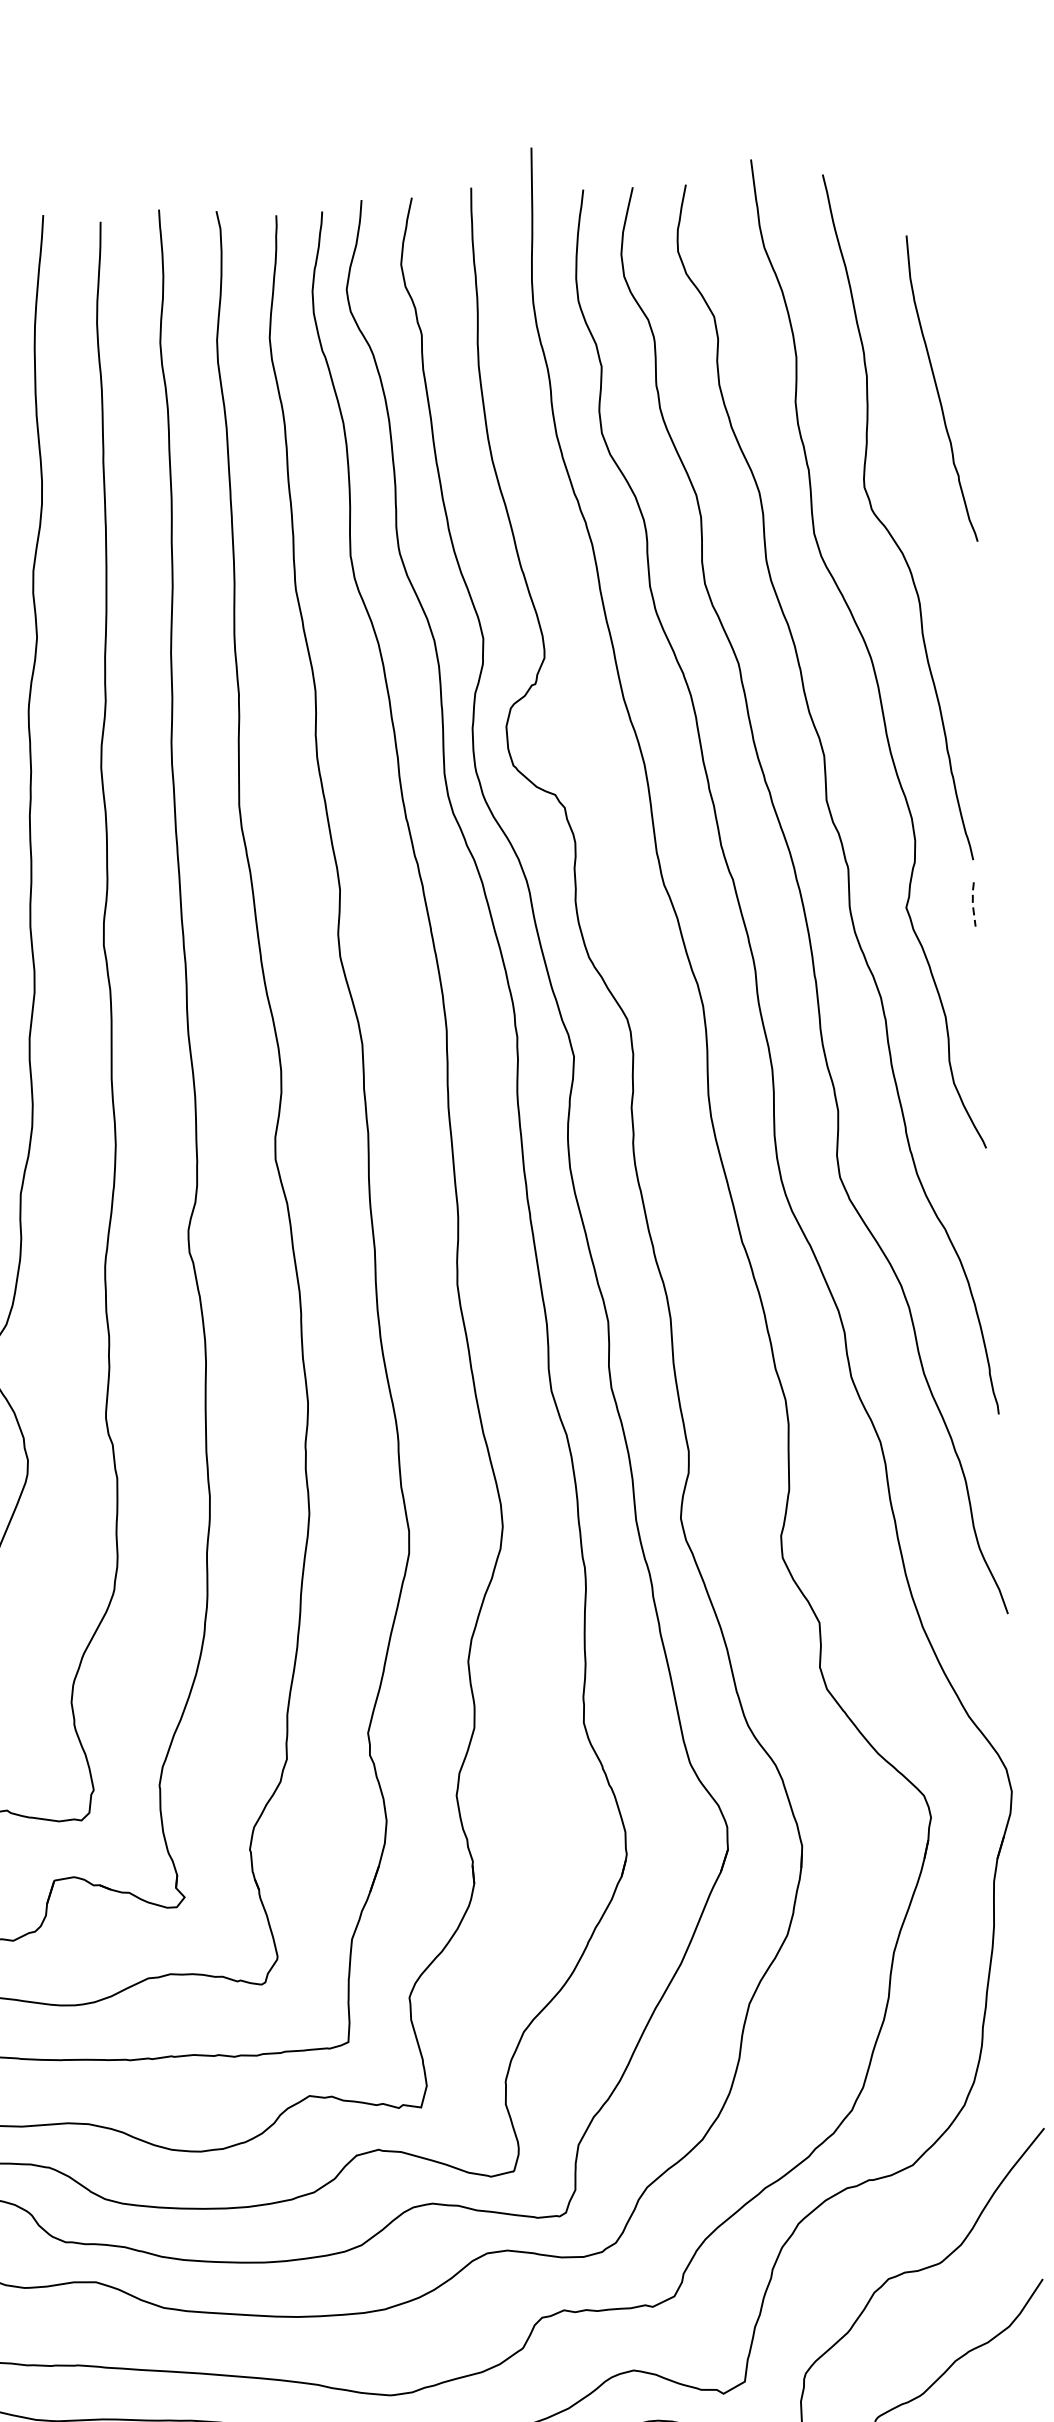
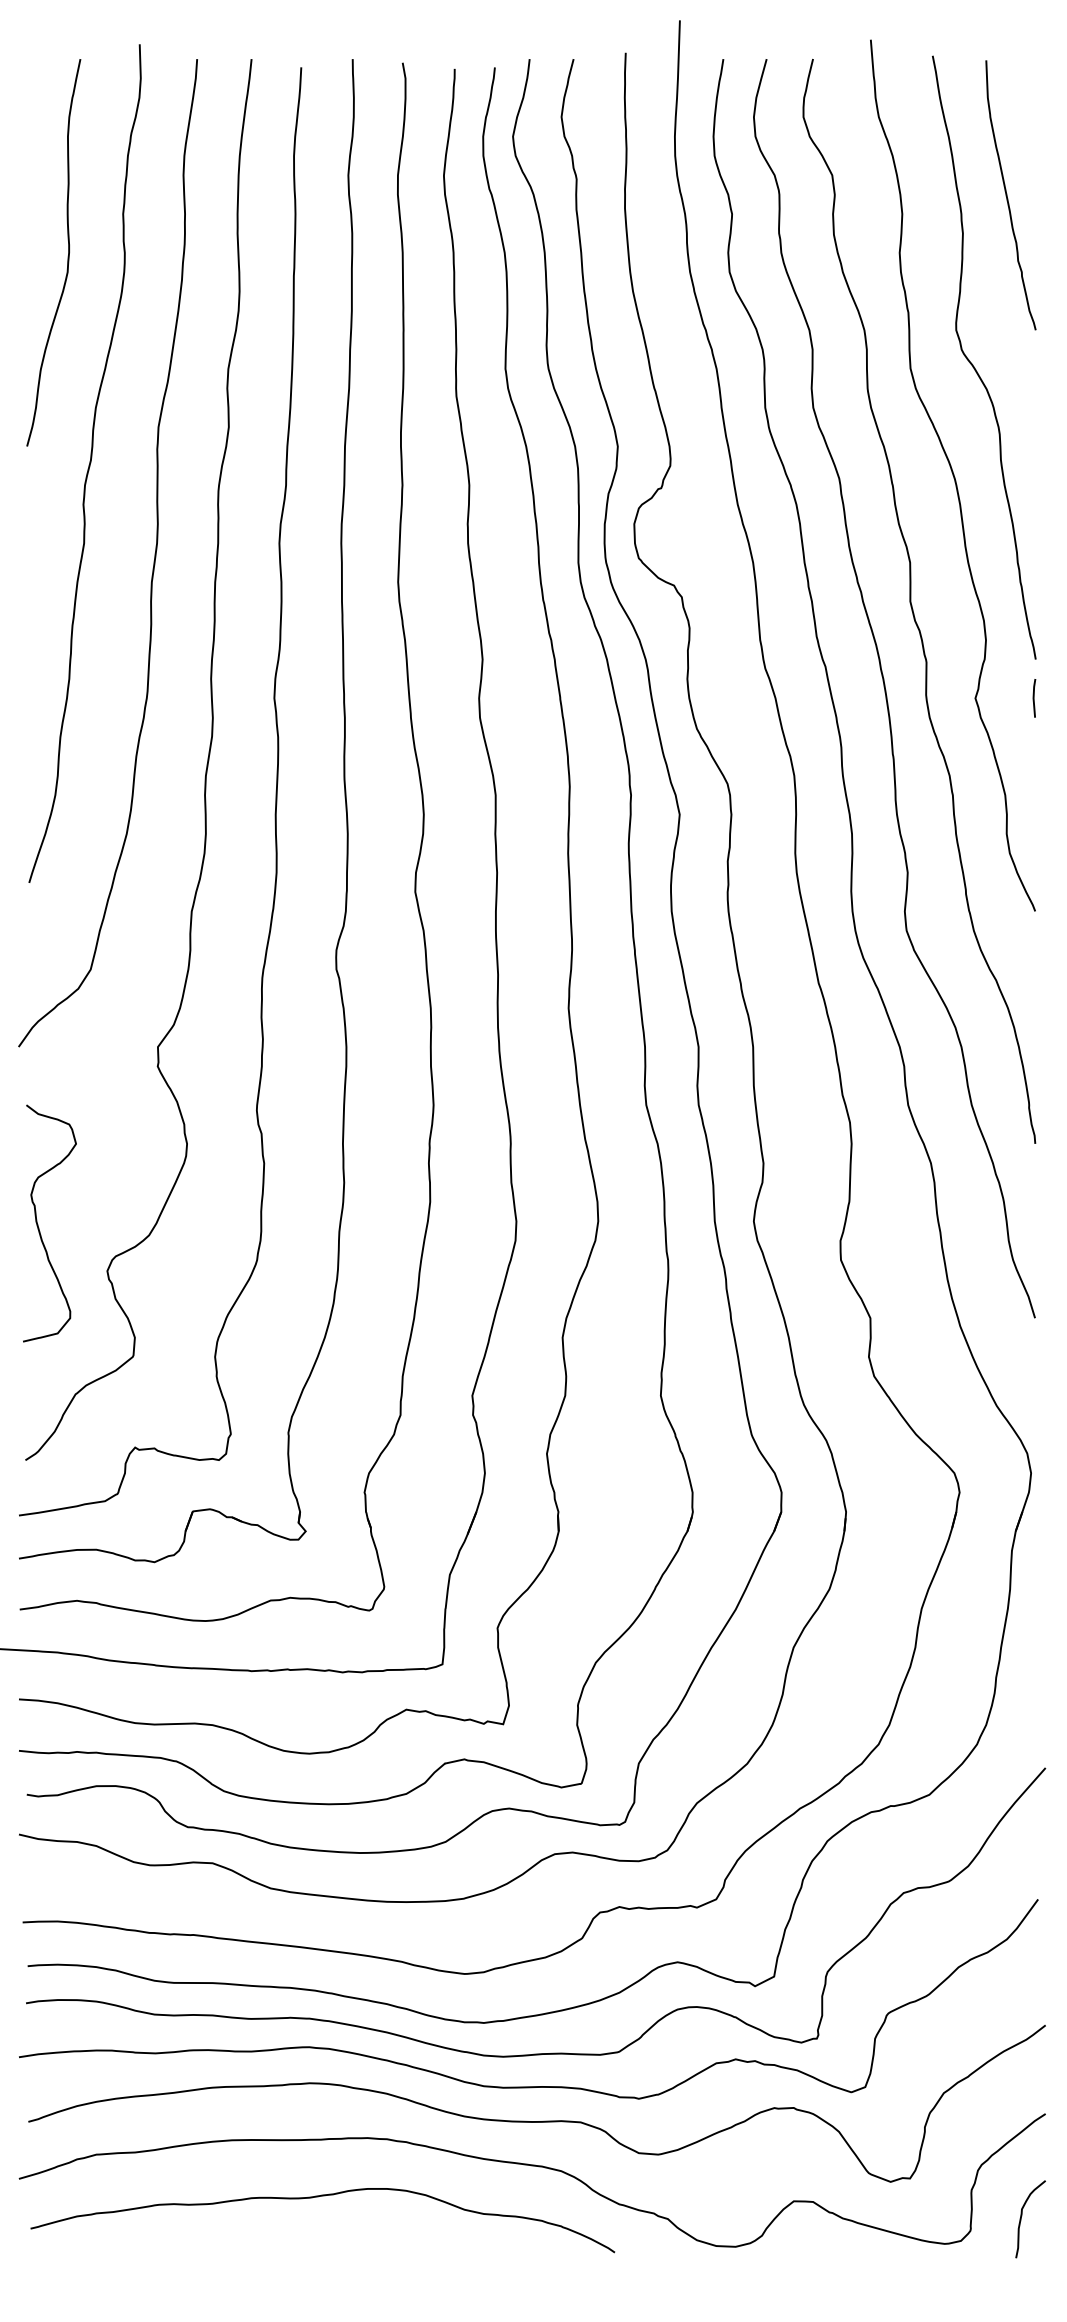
curve: (938, 388) -> (1007, 195), moved
line: (972, 904) -> (1033, 698), dashed -> solid

